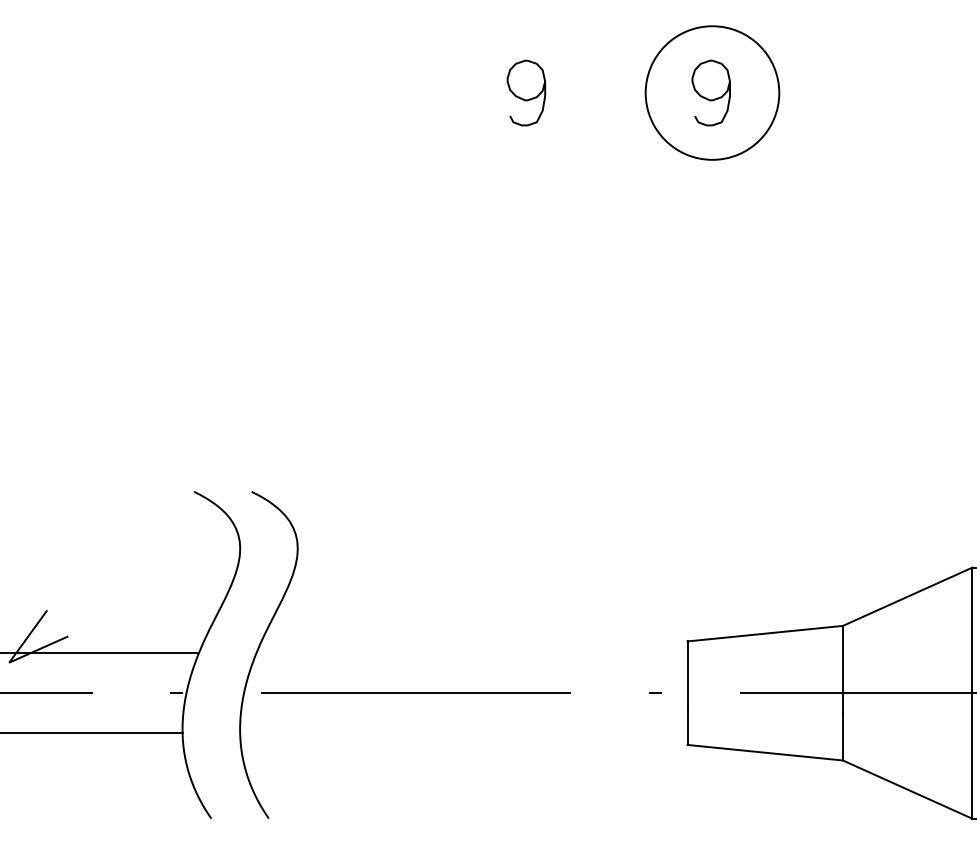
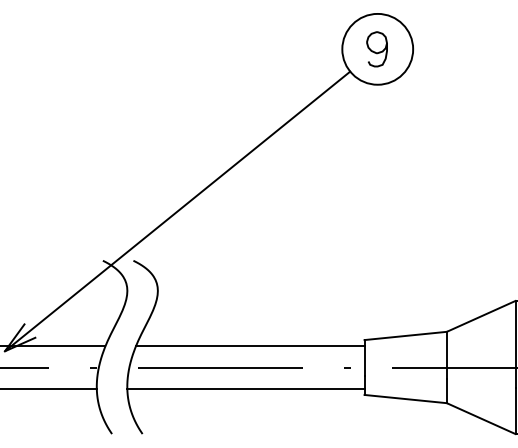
curve: (523, 97) -> (277, 51), removed
line: (334, 398) -> (177, 211), added
line: (470, 653) -> (249, 346), added
line: (463, 732) -> (245, 388), added

